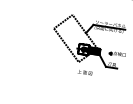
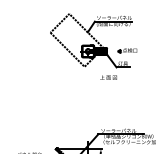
text: (84, 72) -> (108, 77), moved

